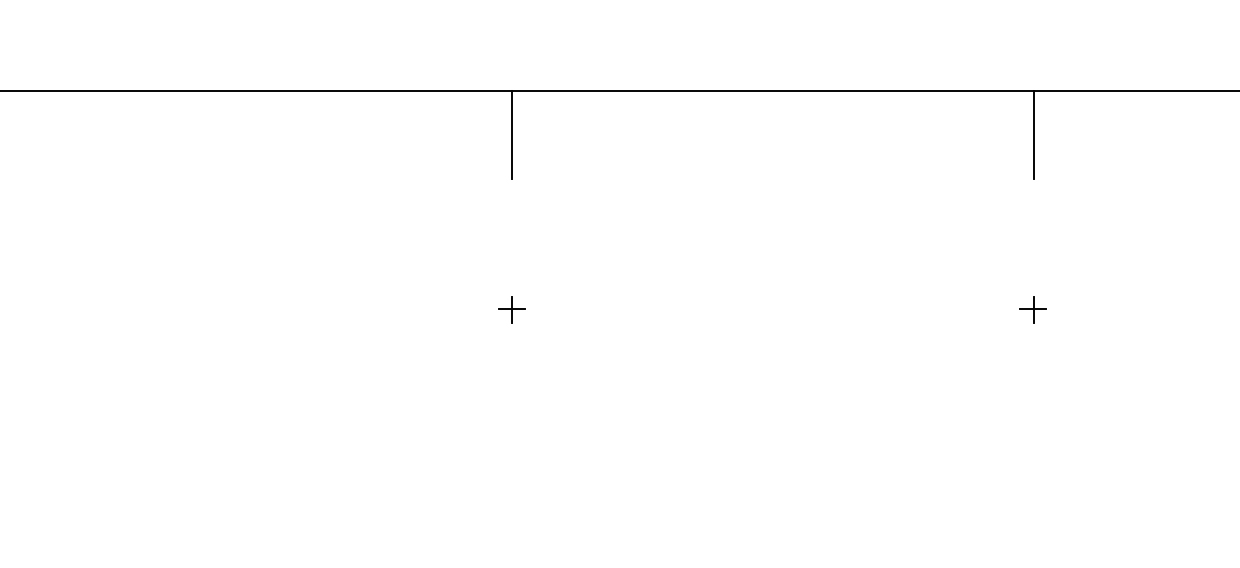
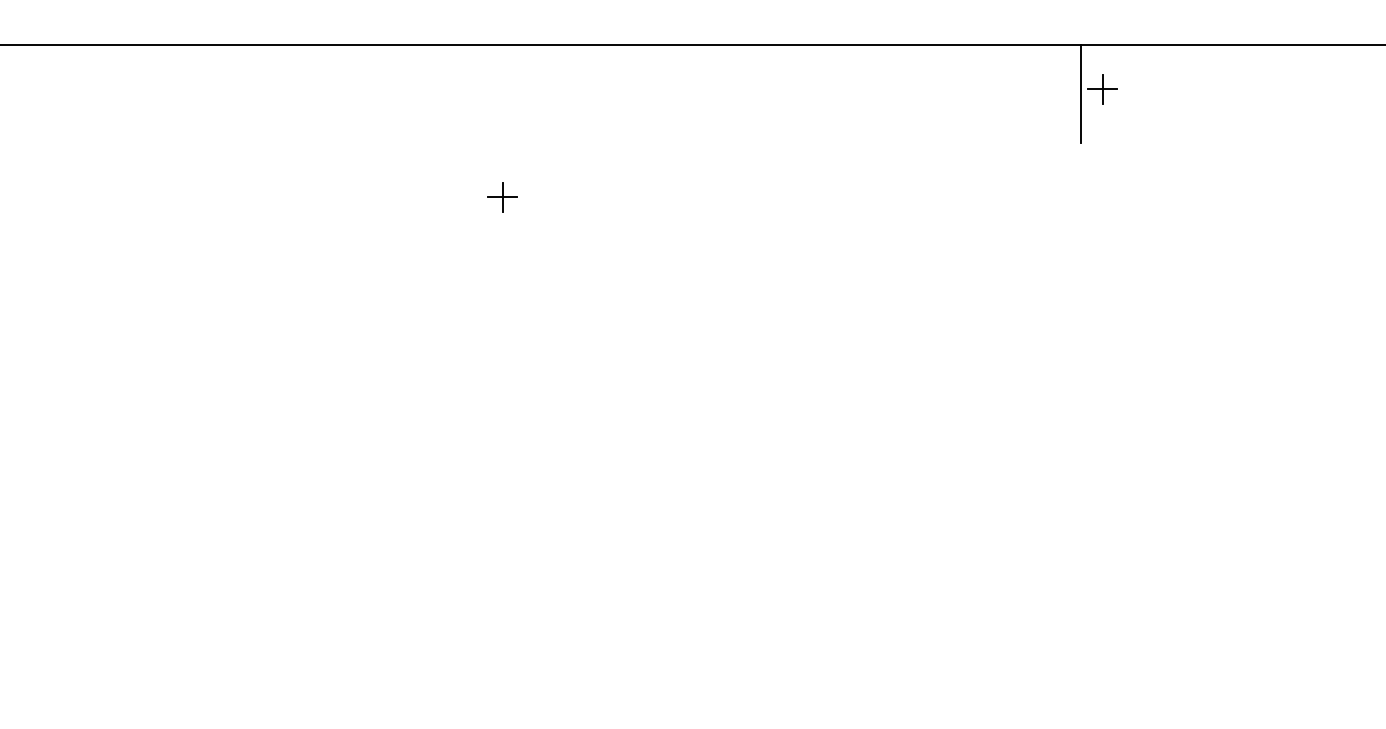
line: (512, 134) -> (503, 93), removed
part: (511, 310) -> (502, 197), moved
part: (1032, 310) -> (1102, 89), moved

